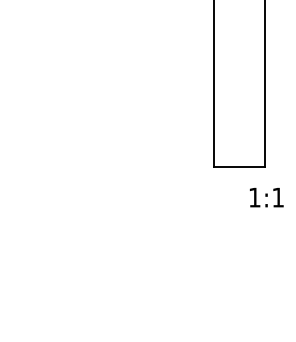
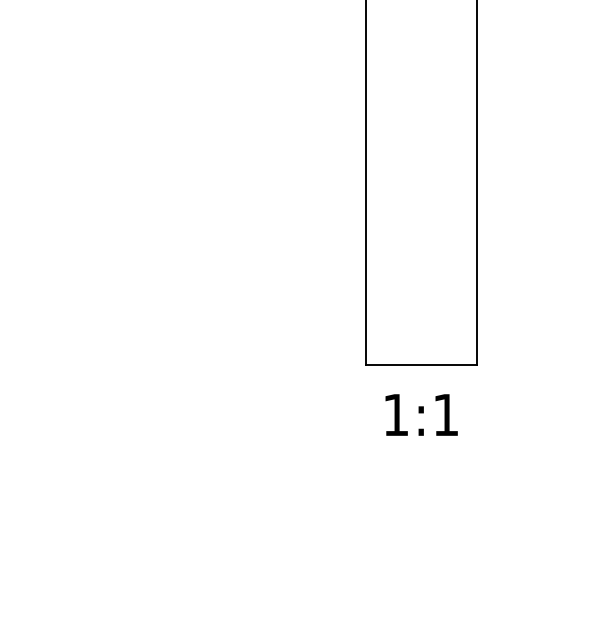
text: (266, 197) -> (421, 414), moved

